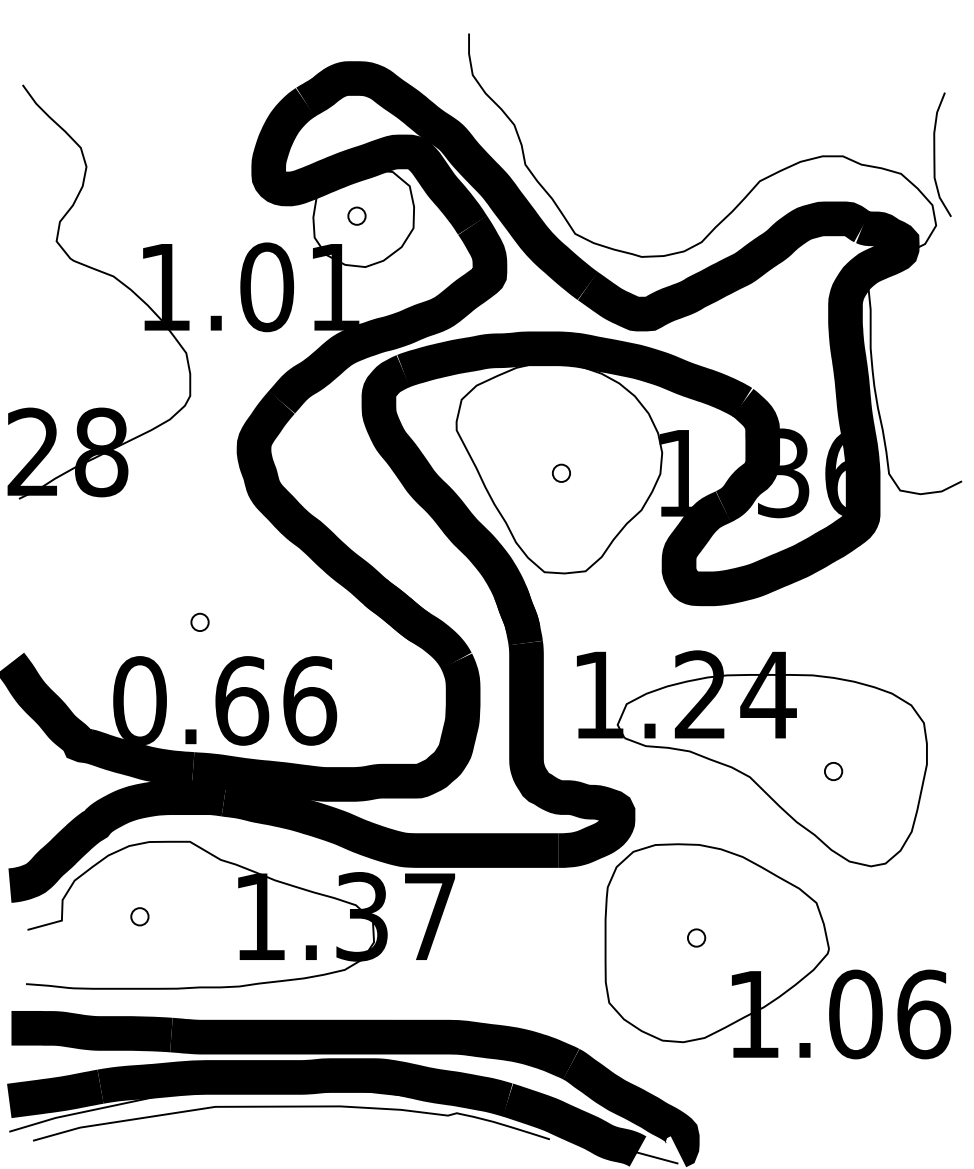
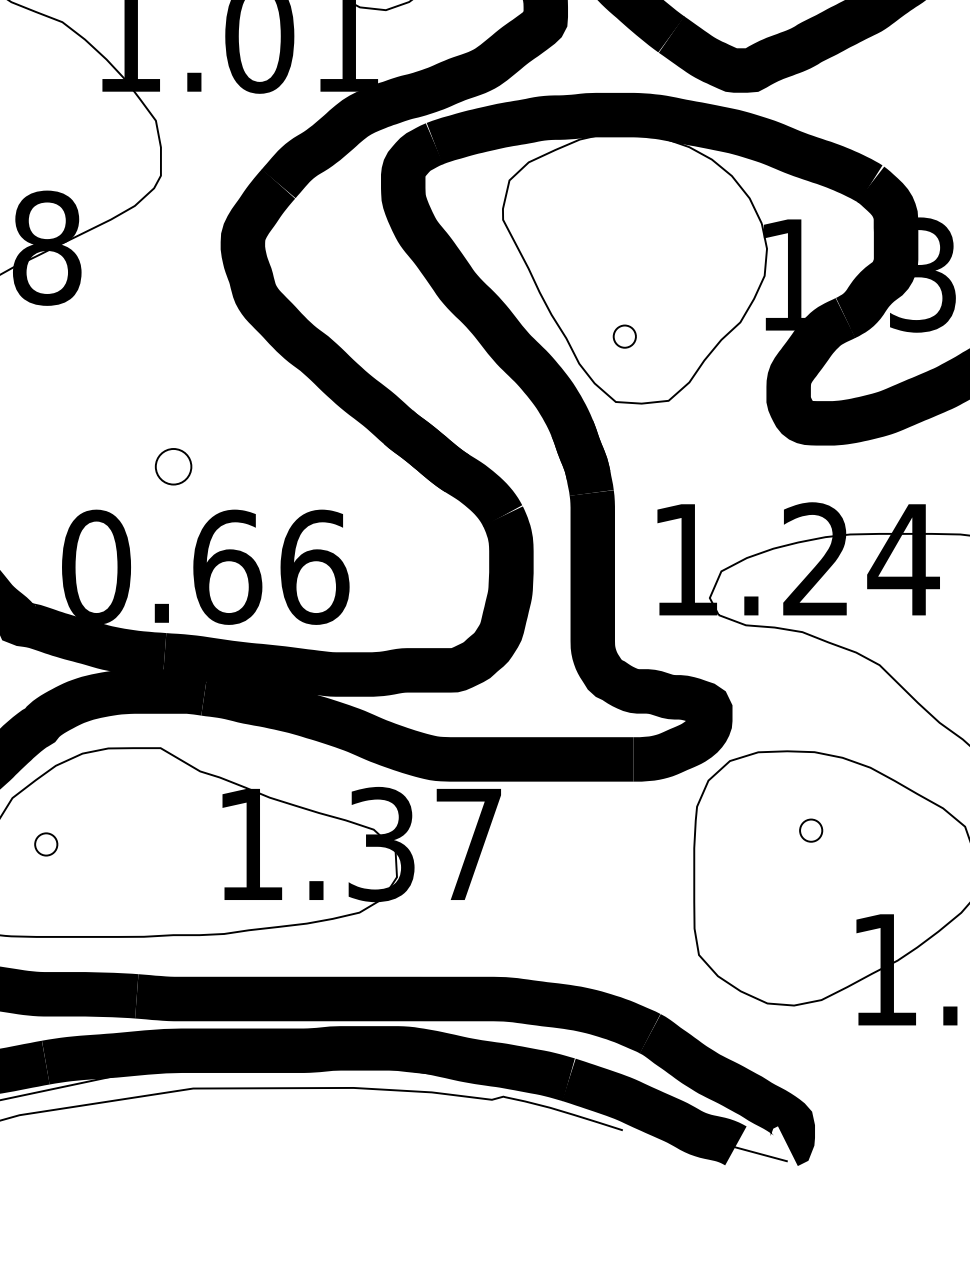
part: (561, 472) -> (624, 335), moved
part: (199, 621) -> (172, 465), size x1.6
part: (139, 916) -> (45, 844), moved
part: (696, 937) -> (811, 829), moved

